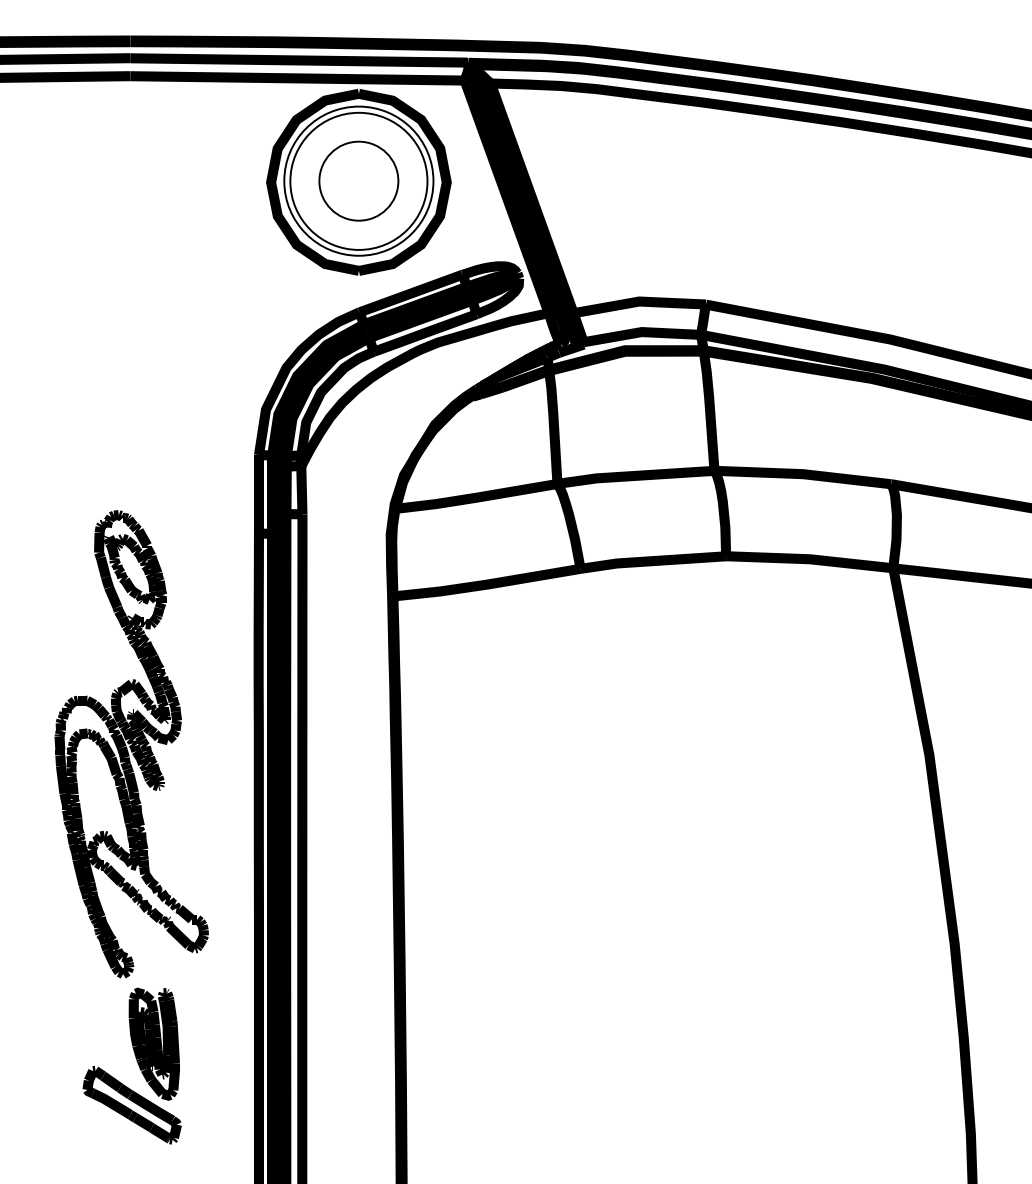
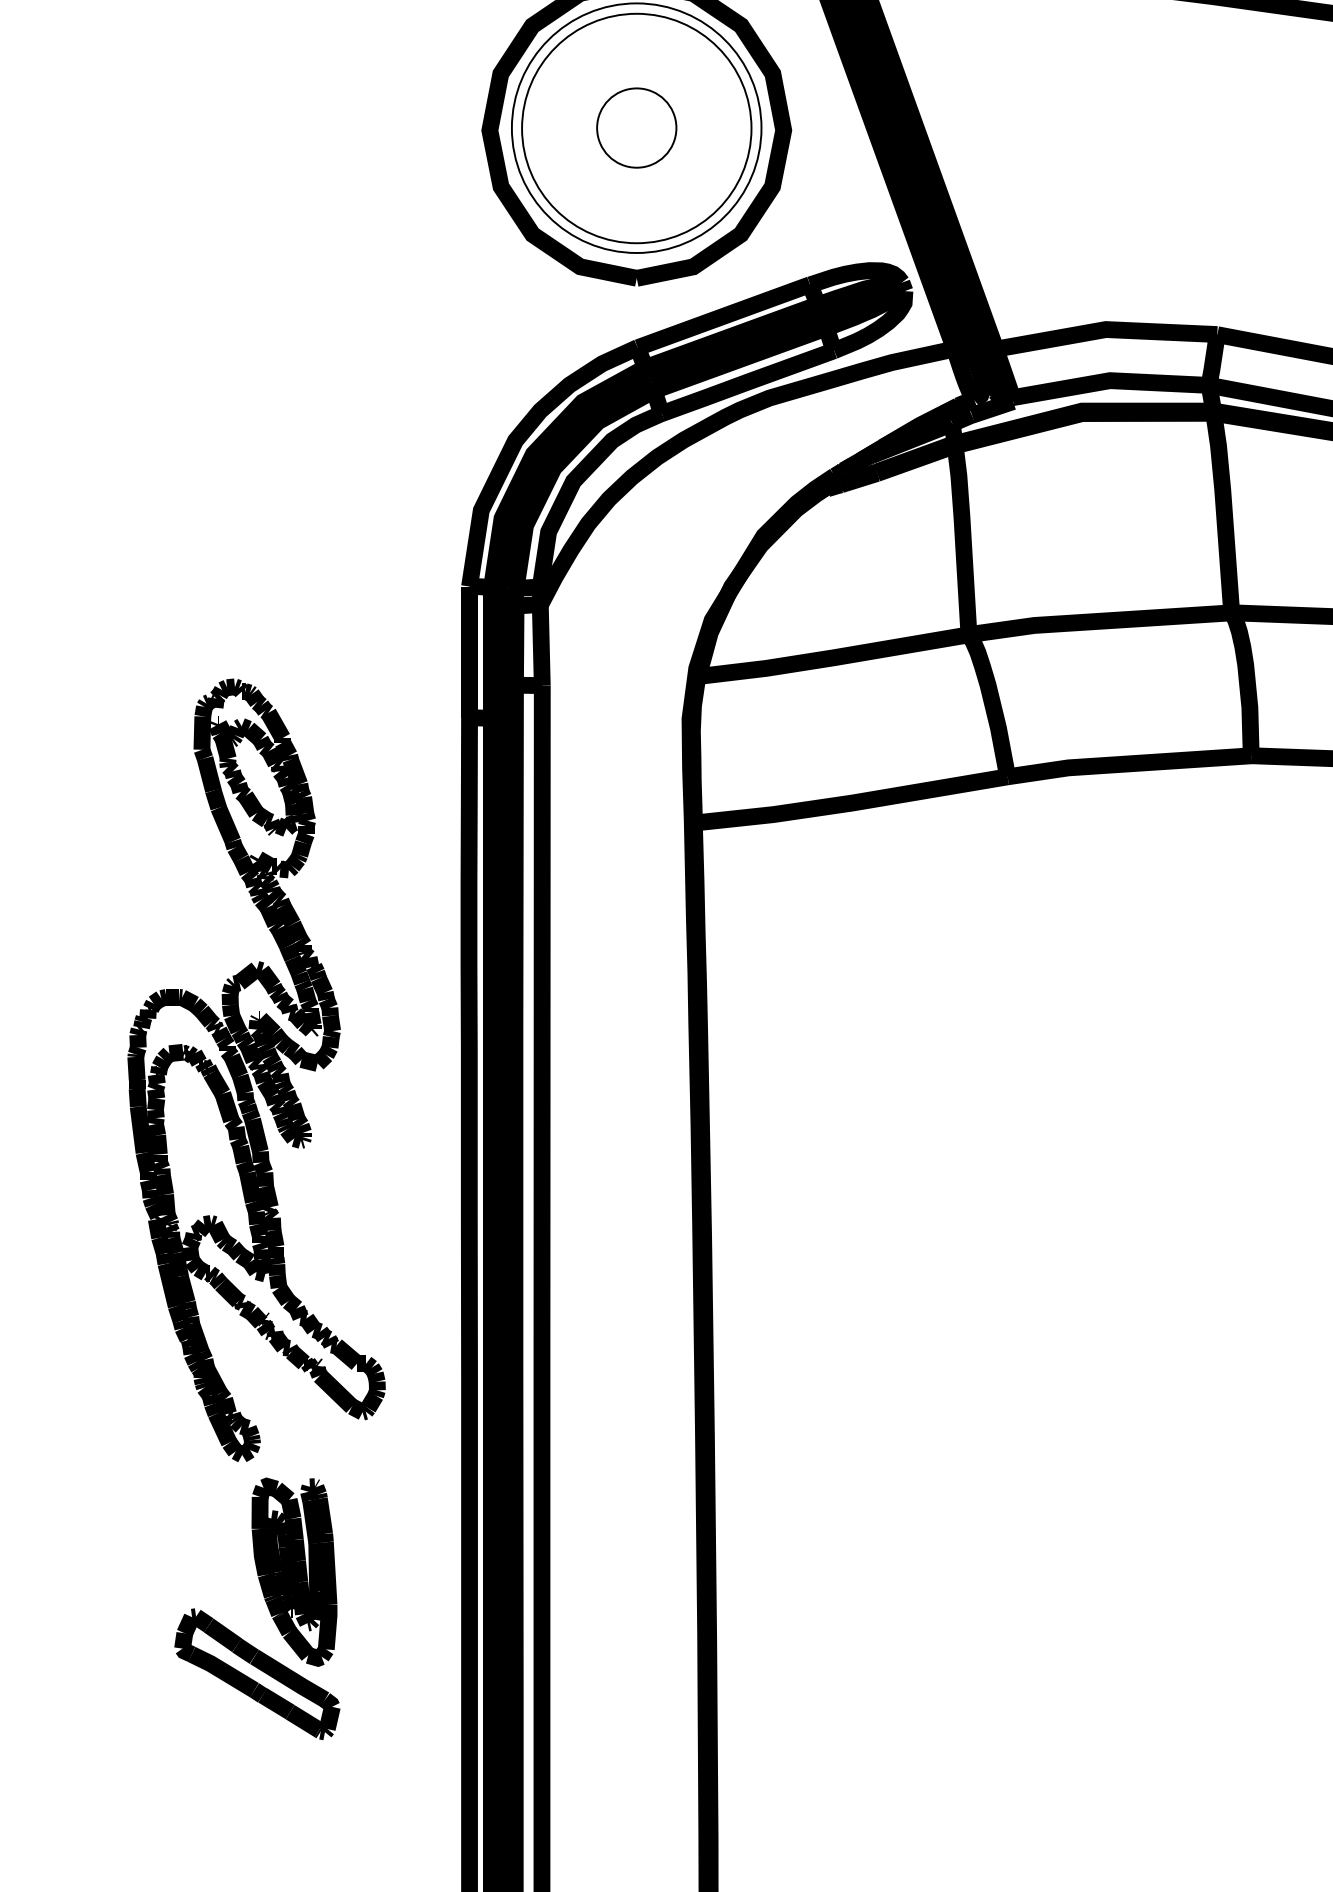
circle: (358, 180) -> (636, 127), size x0.6

